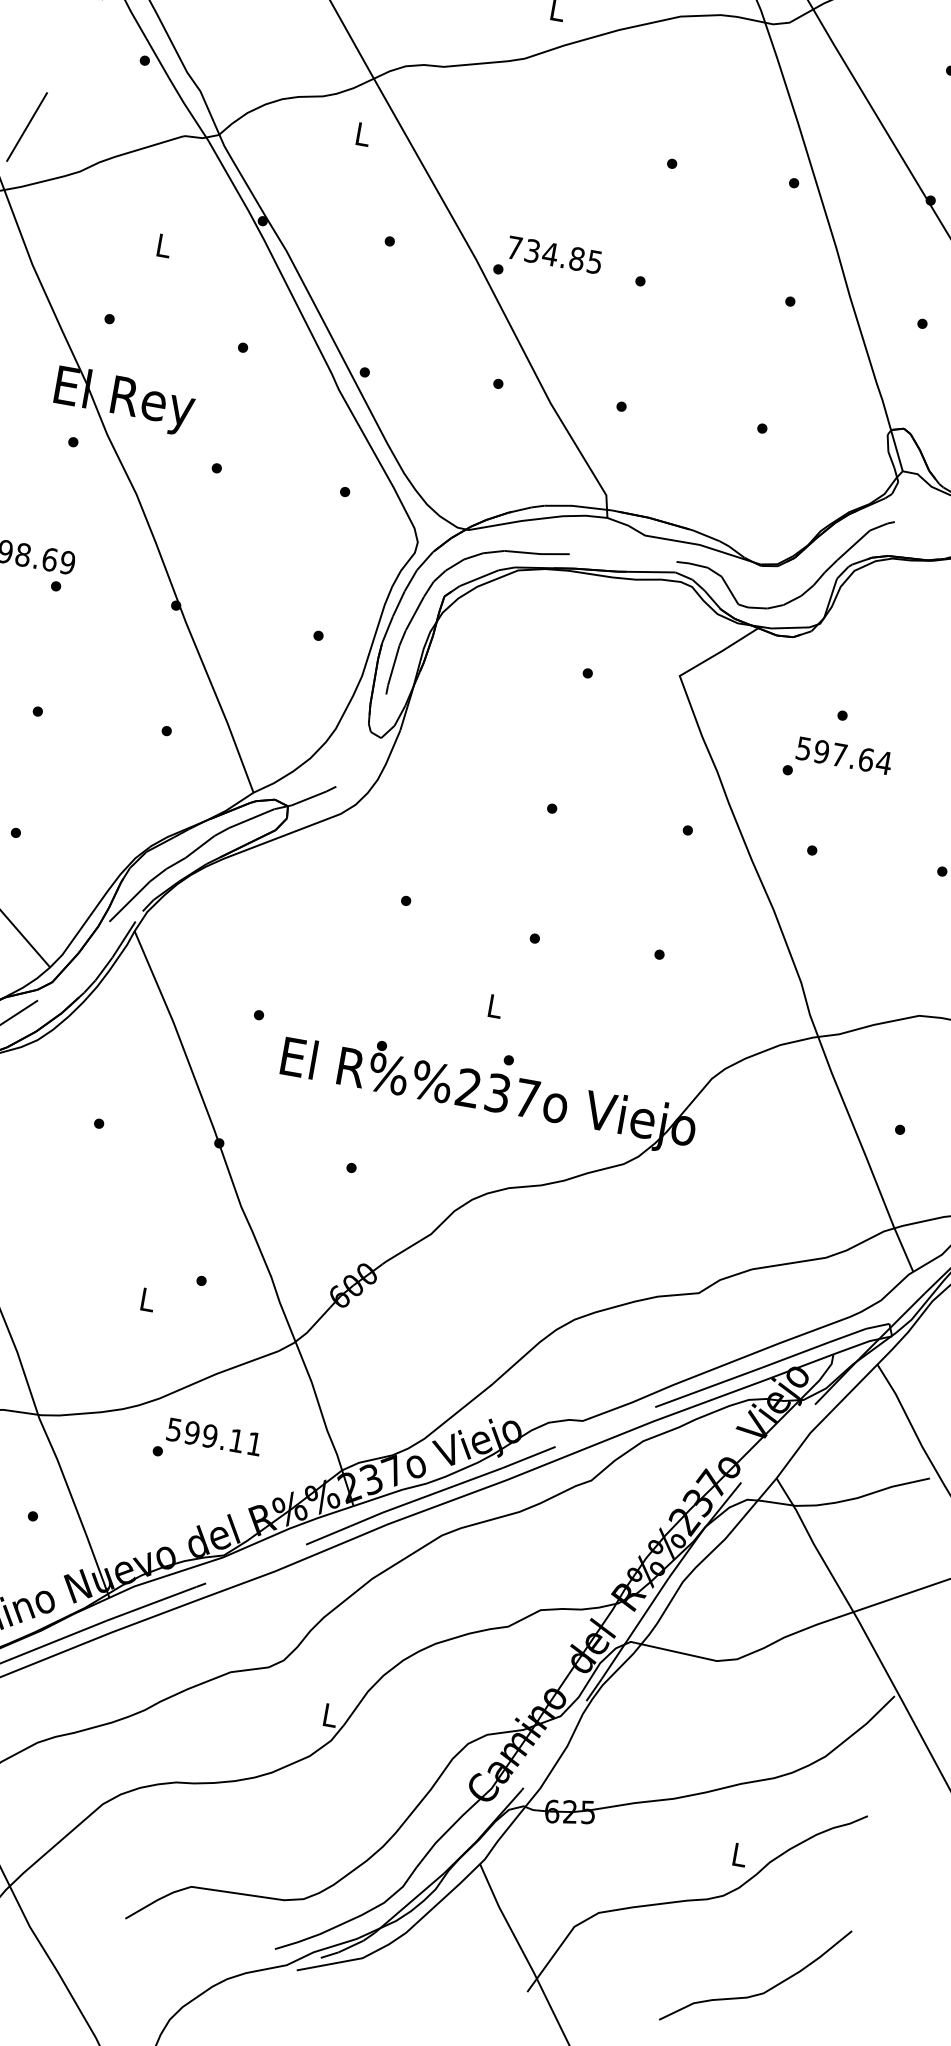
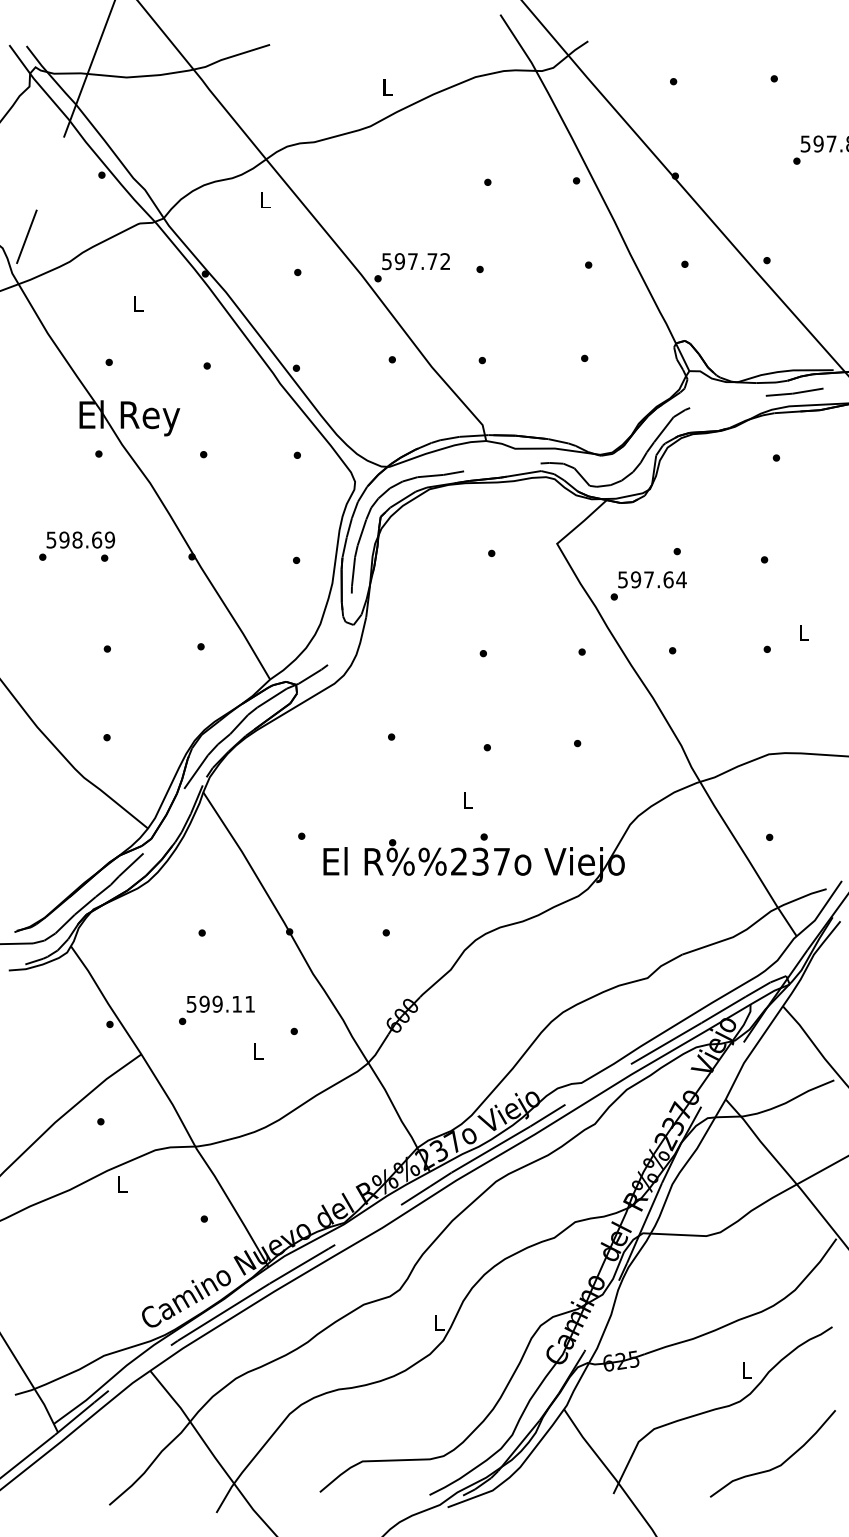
text: (555, 255) -> (416, 261), 734.85 -> 597.72
text: (837, 762) -> (648, 585), moved
text: (207, 1443) -> (216, 1009), moved

